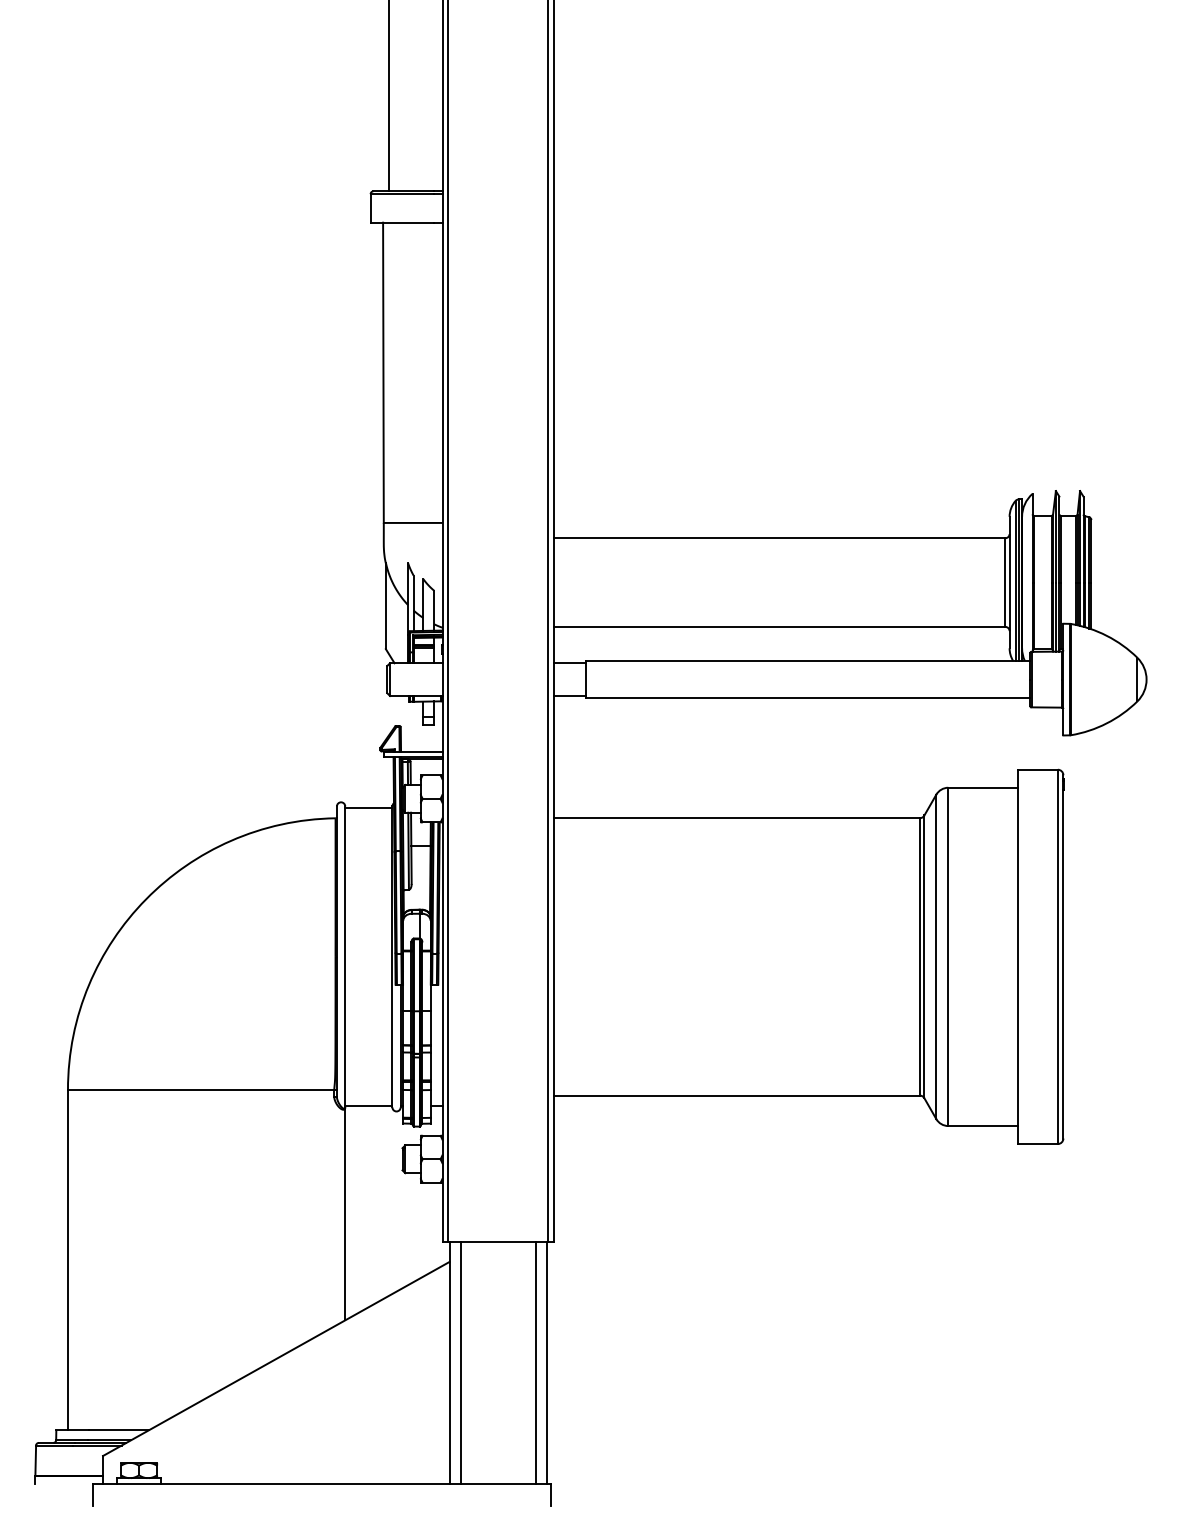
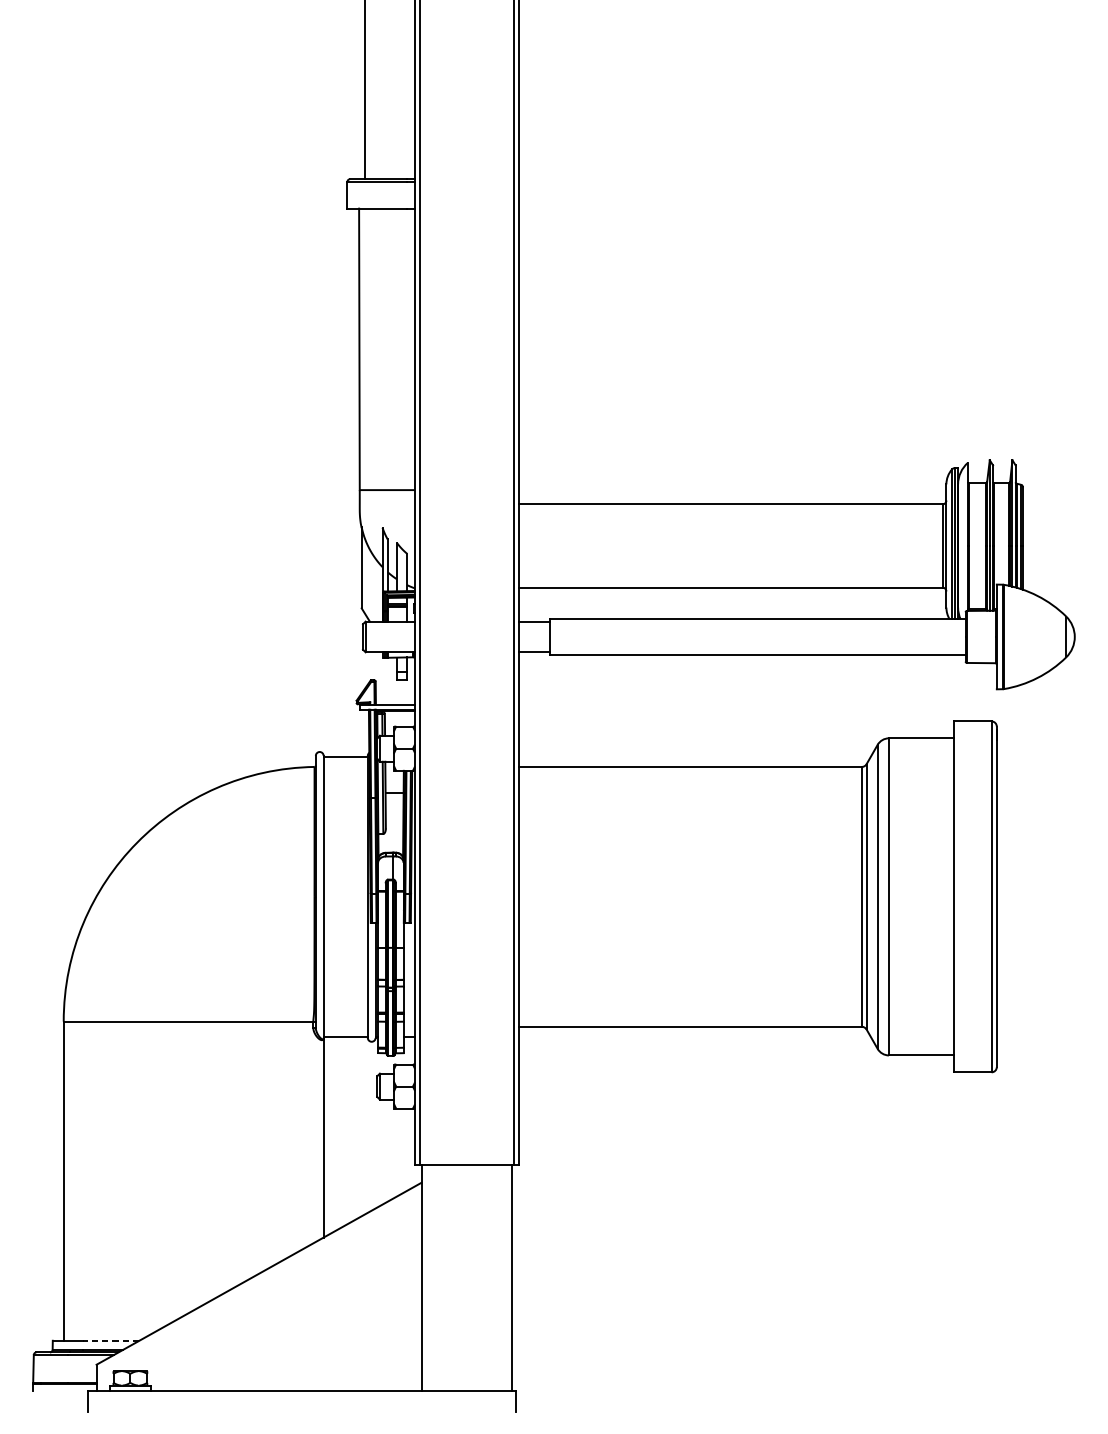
line: (460, 1362) -> (431, 1277), removed
line: (535, 1362) -> (501, 1277), removed
line: (118, 1430) -> (111, 1340), solid -> dashed

